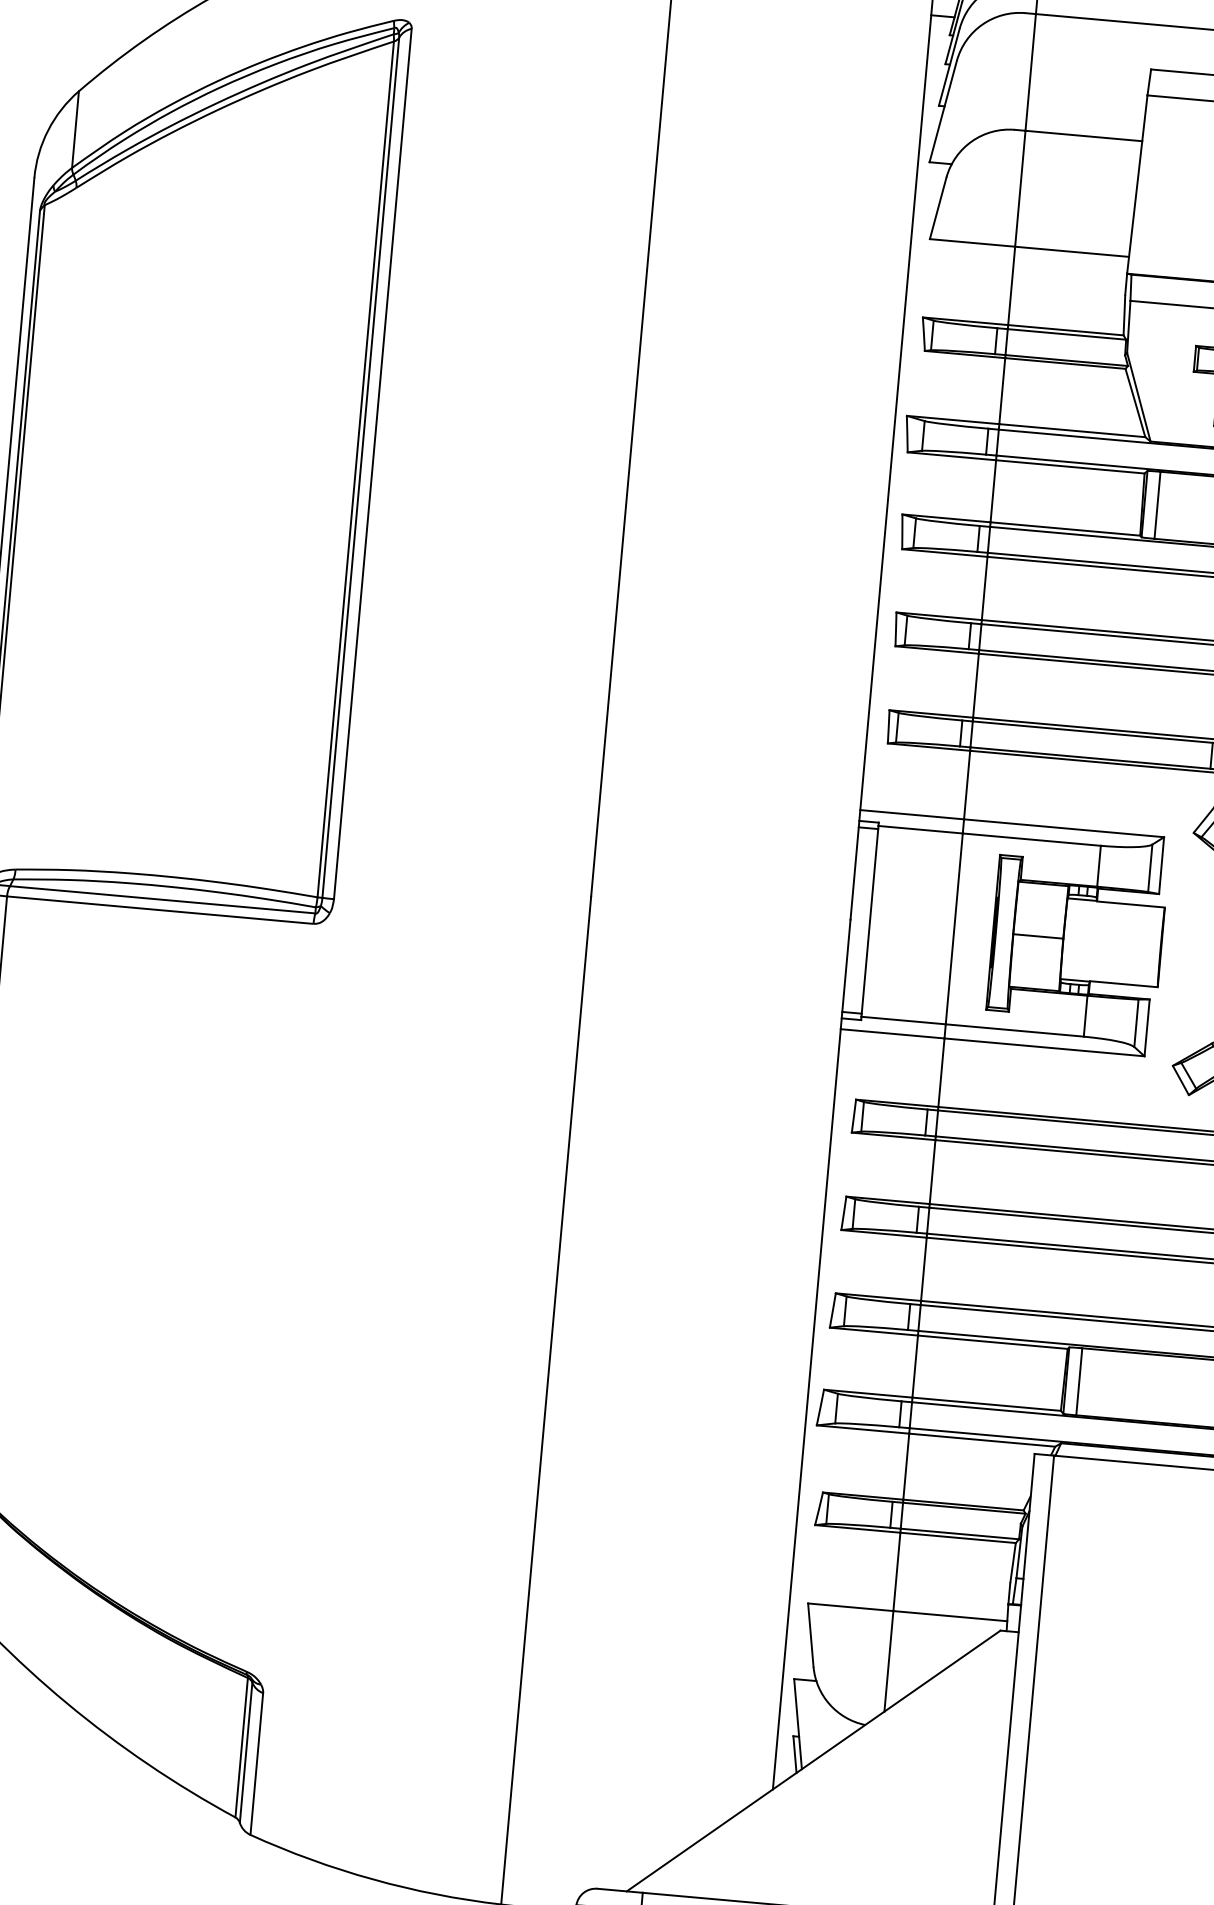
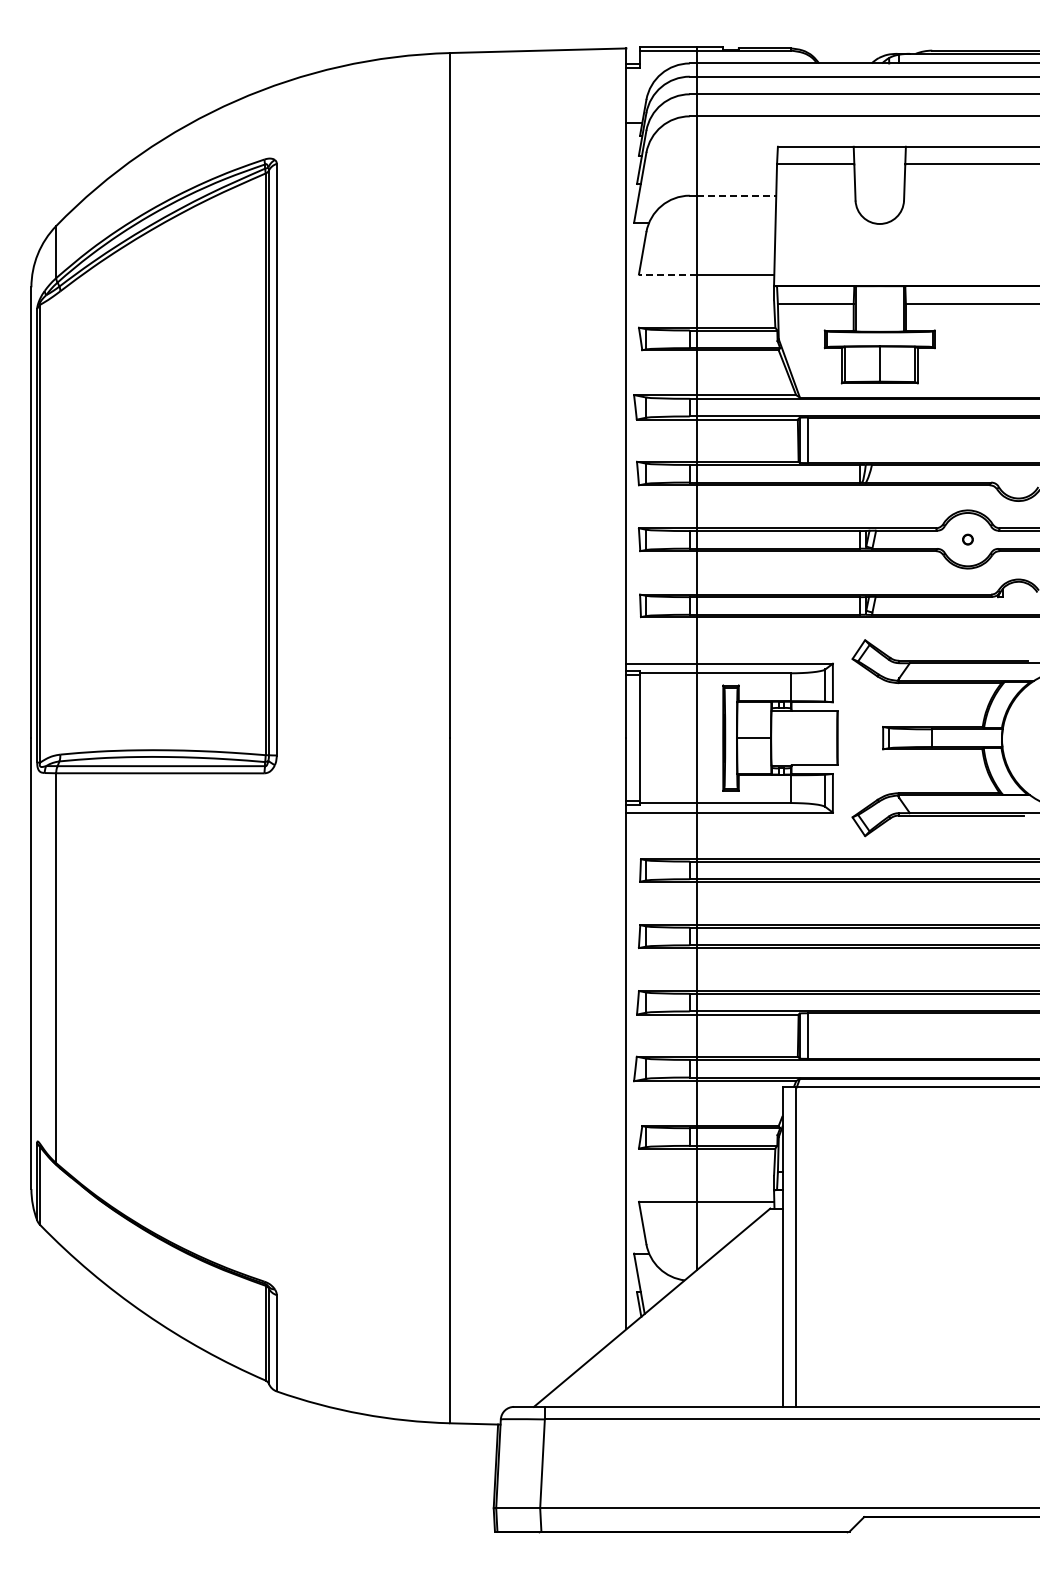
line: (1083, 135) -> (736, 195), solid -> dashed
line: (971, 242) -> (667, 274), solid -> dashed

